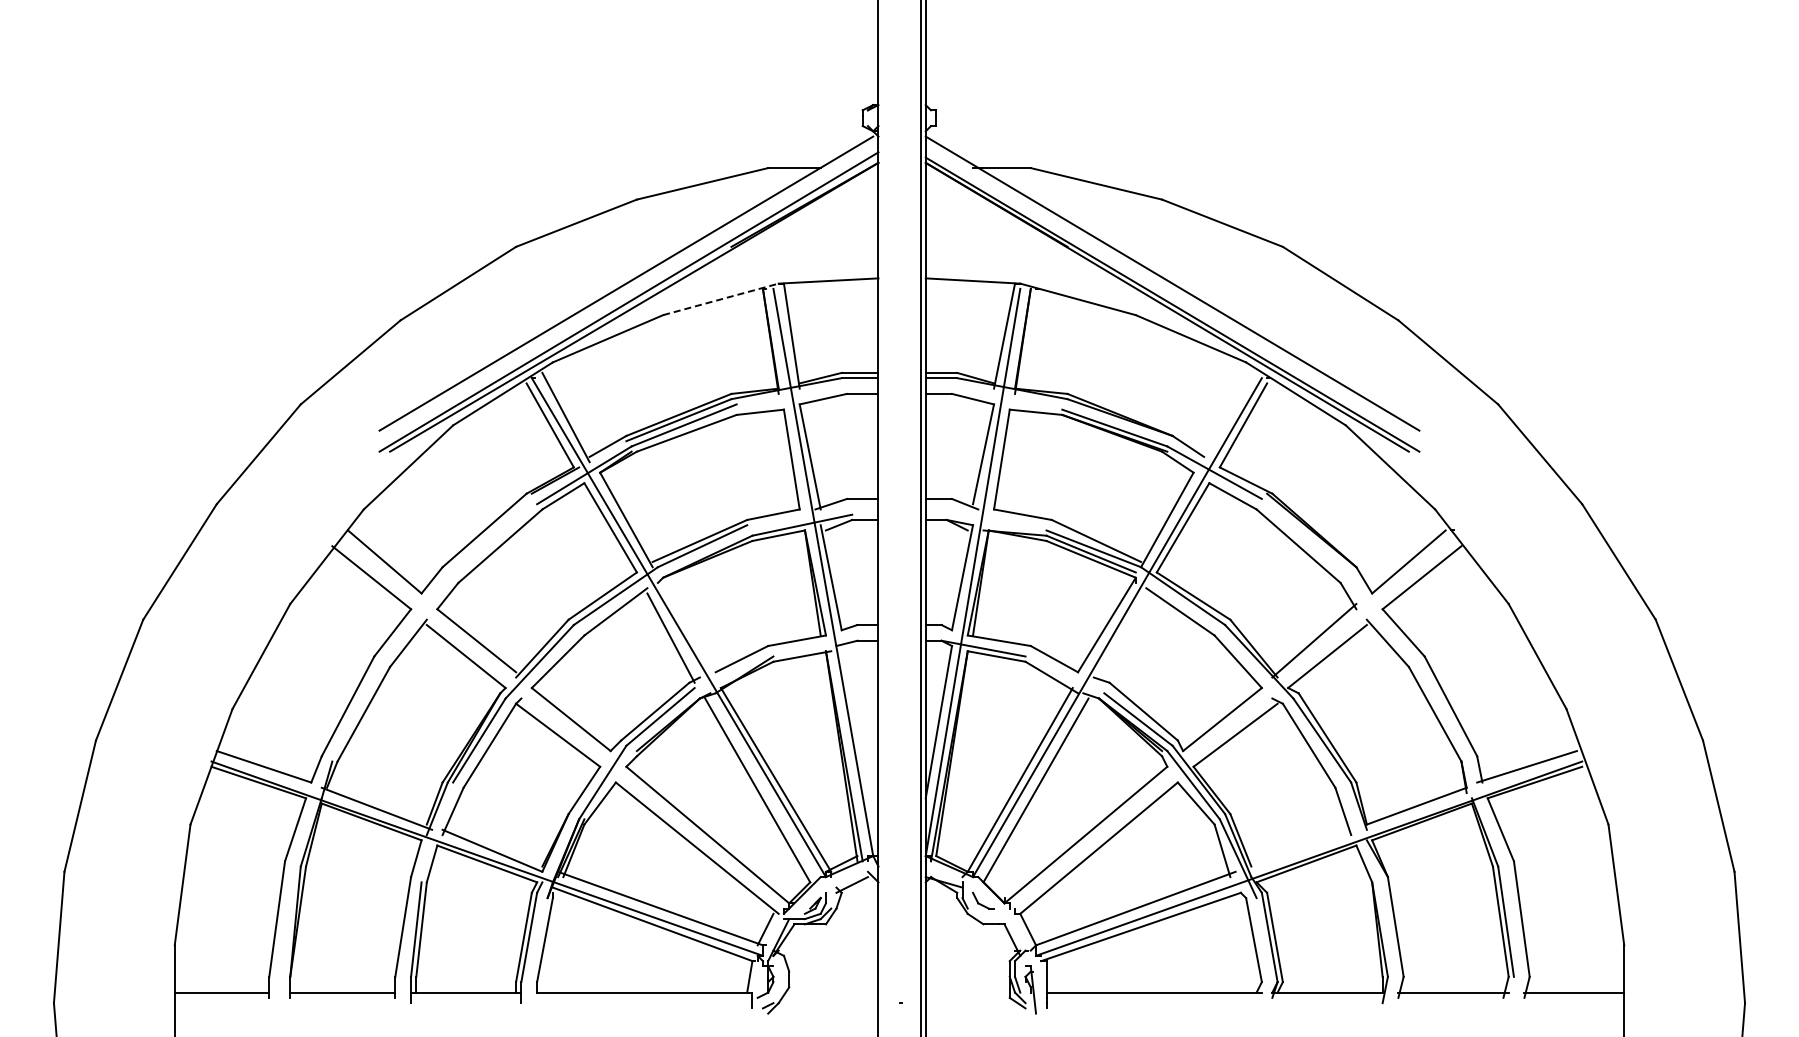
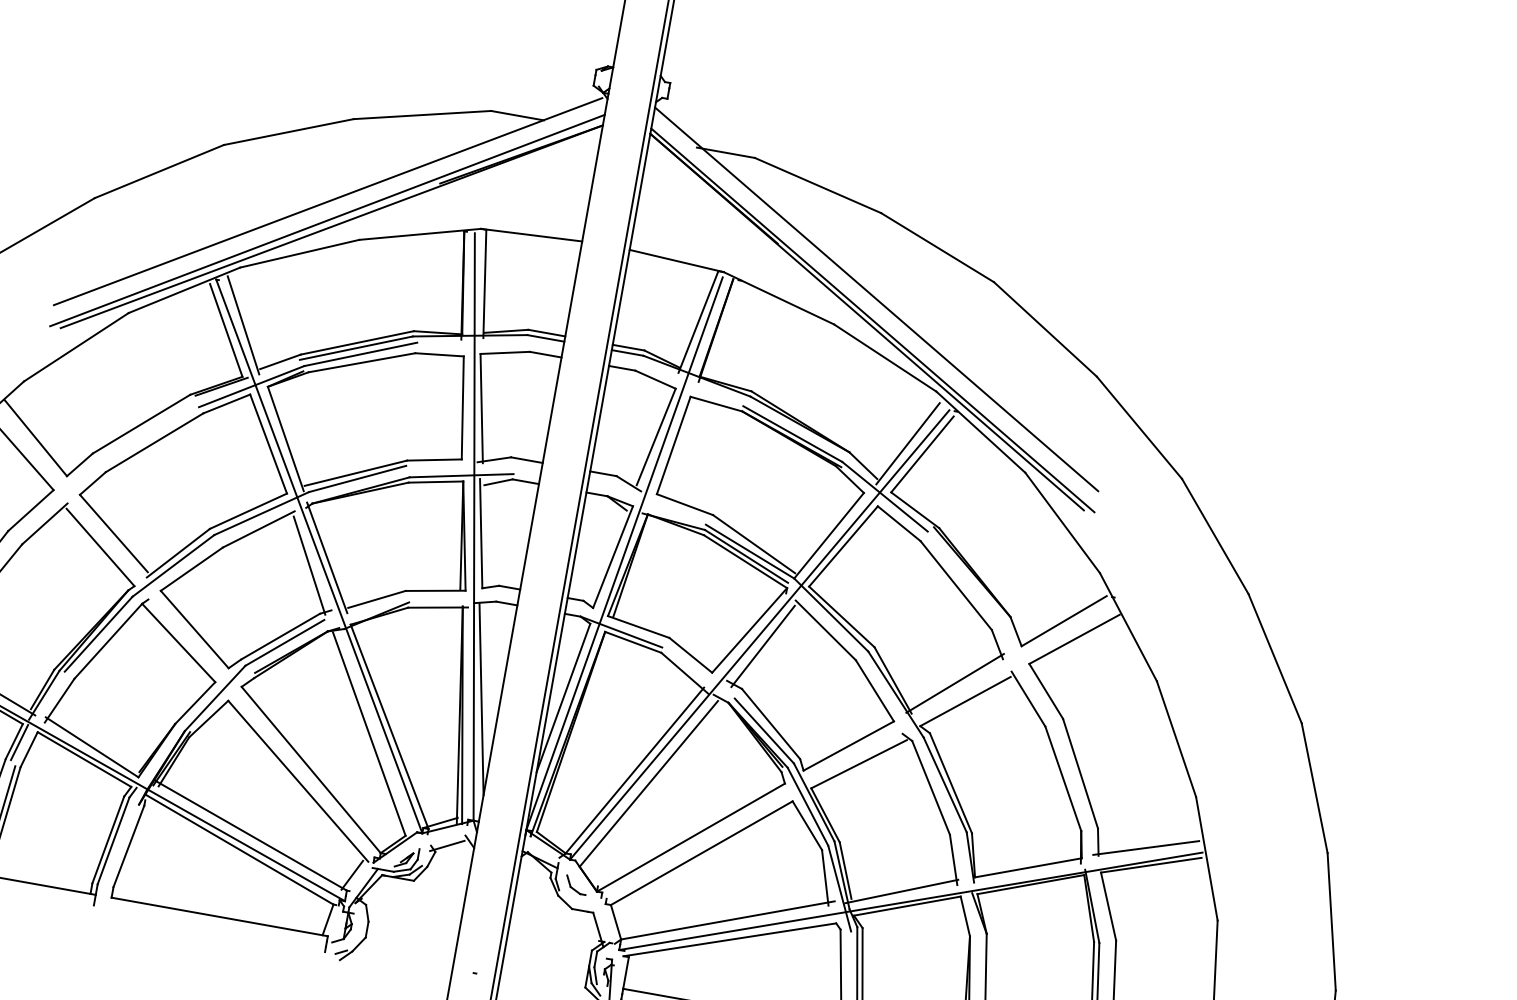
line: (720, 299) -> (419, 234), dashed -> solid
line: (1227, 417) -> (907, 443), added
line: (686, 627) -> (326, 557), added
line: (1122, 637) -> (763, 645), added
line: (859, 737) -> (481, 699), added
line: (1298, 850) -> (901, 891), added
line: (421, 858) -> (19, 742), added

